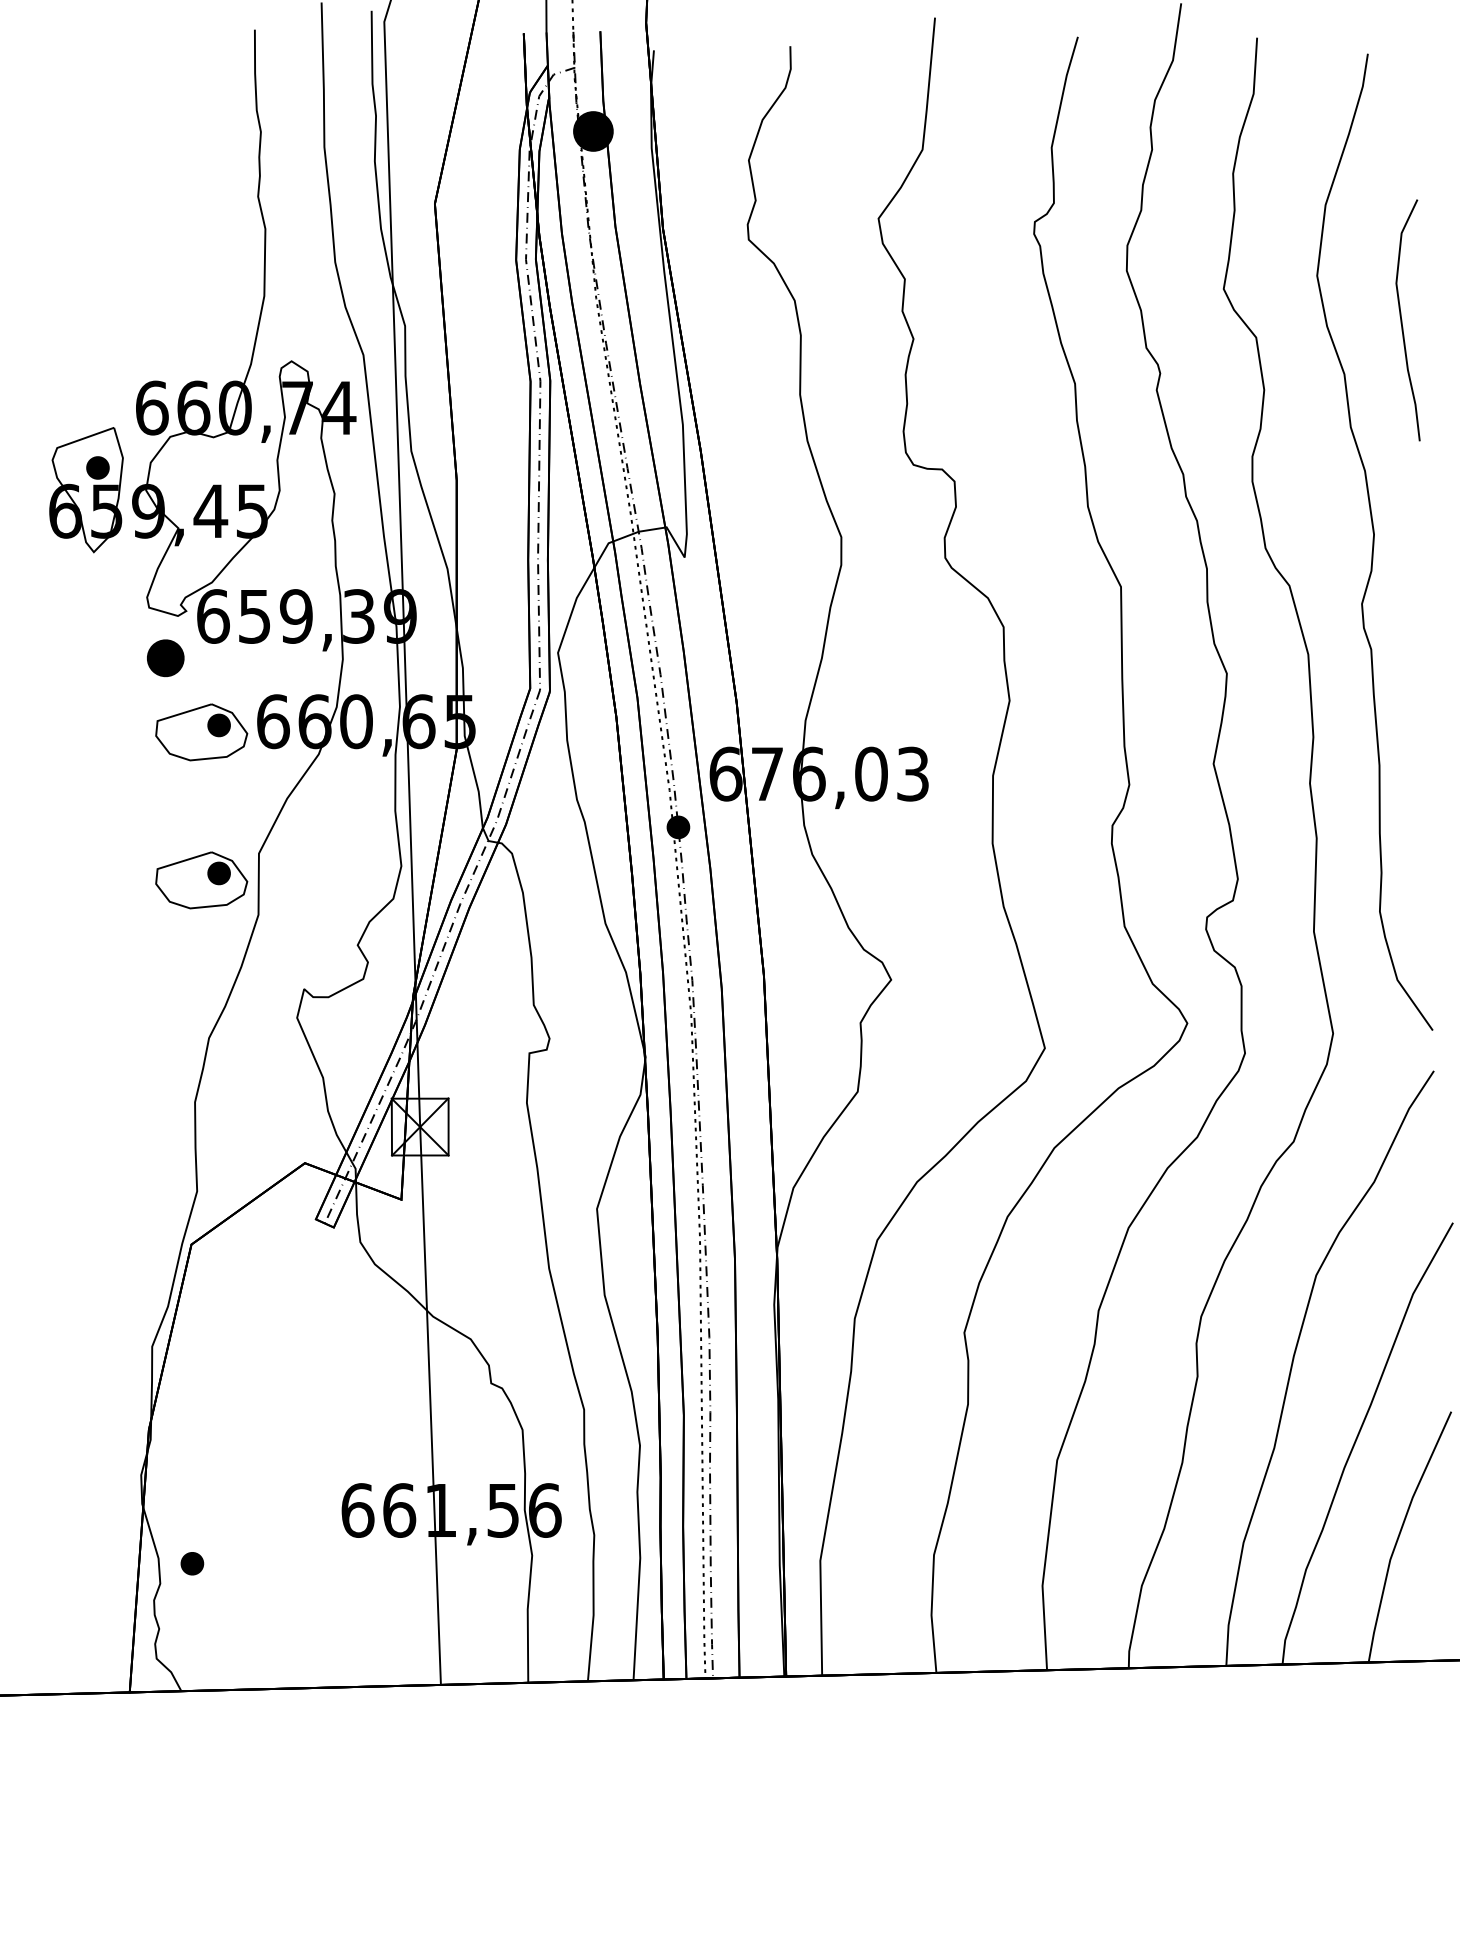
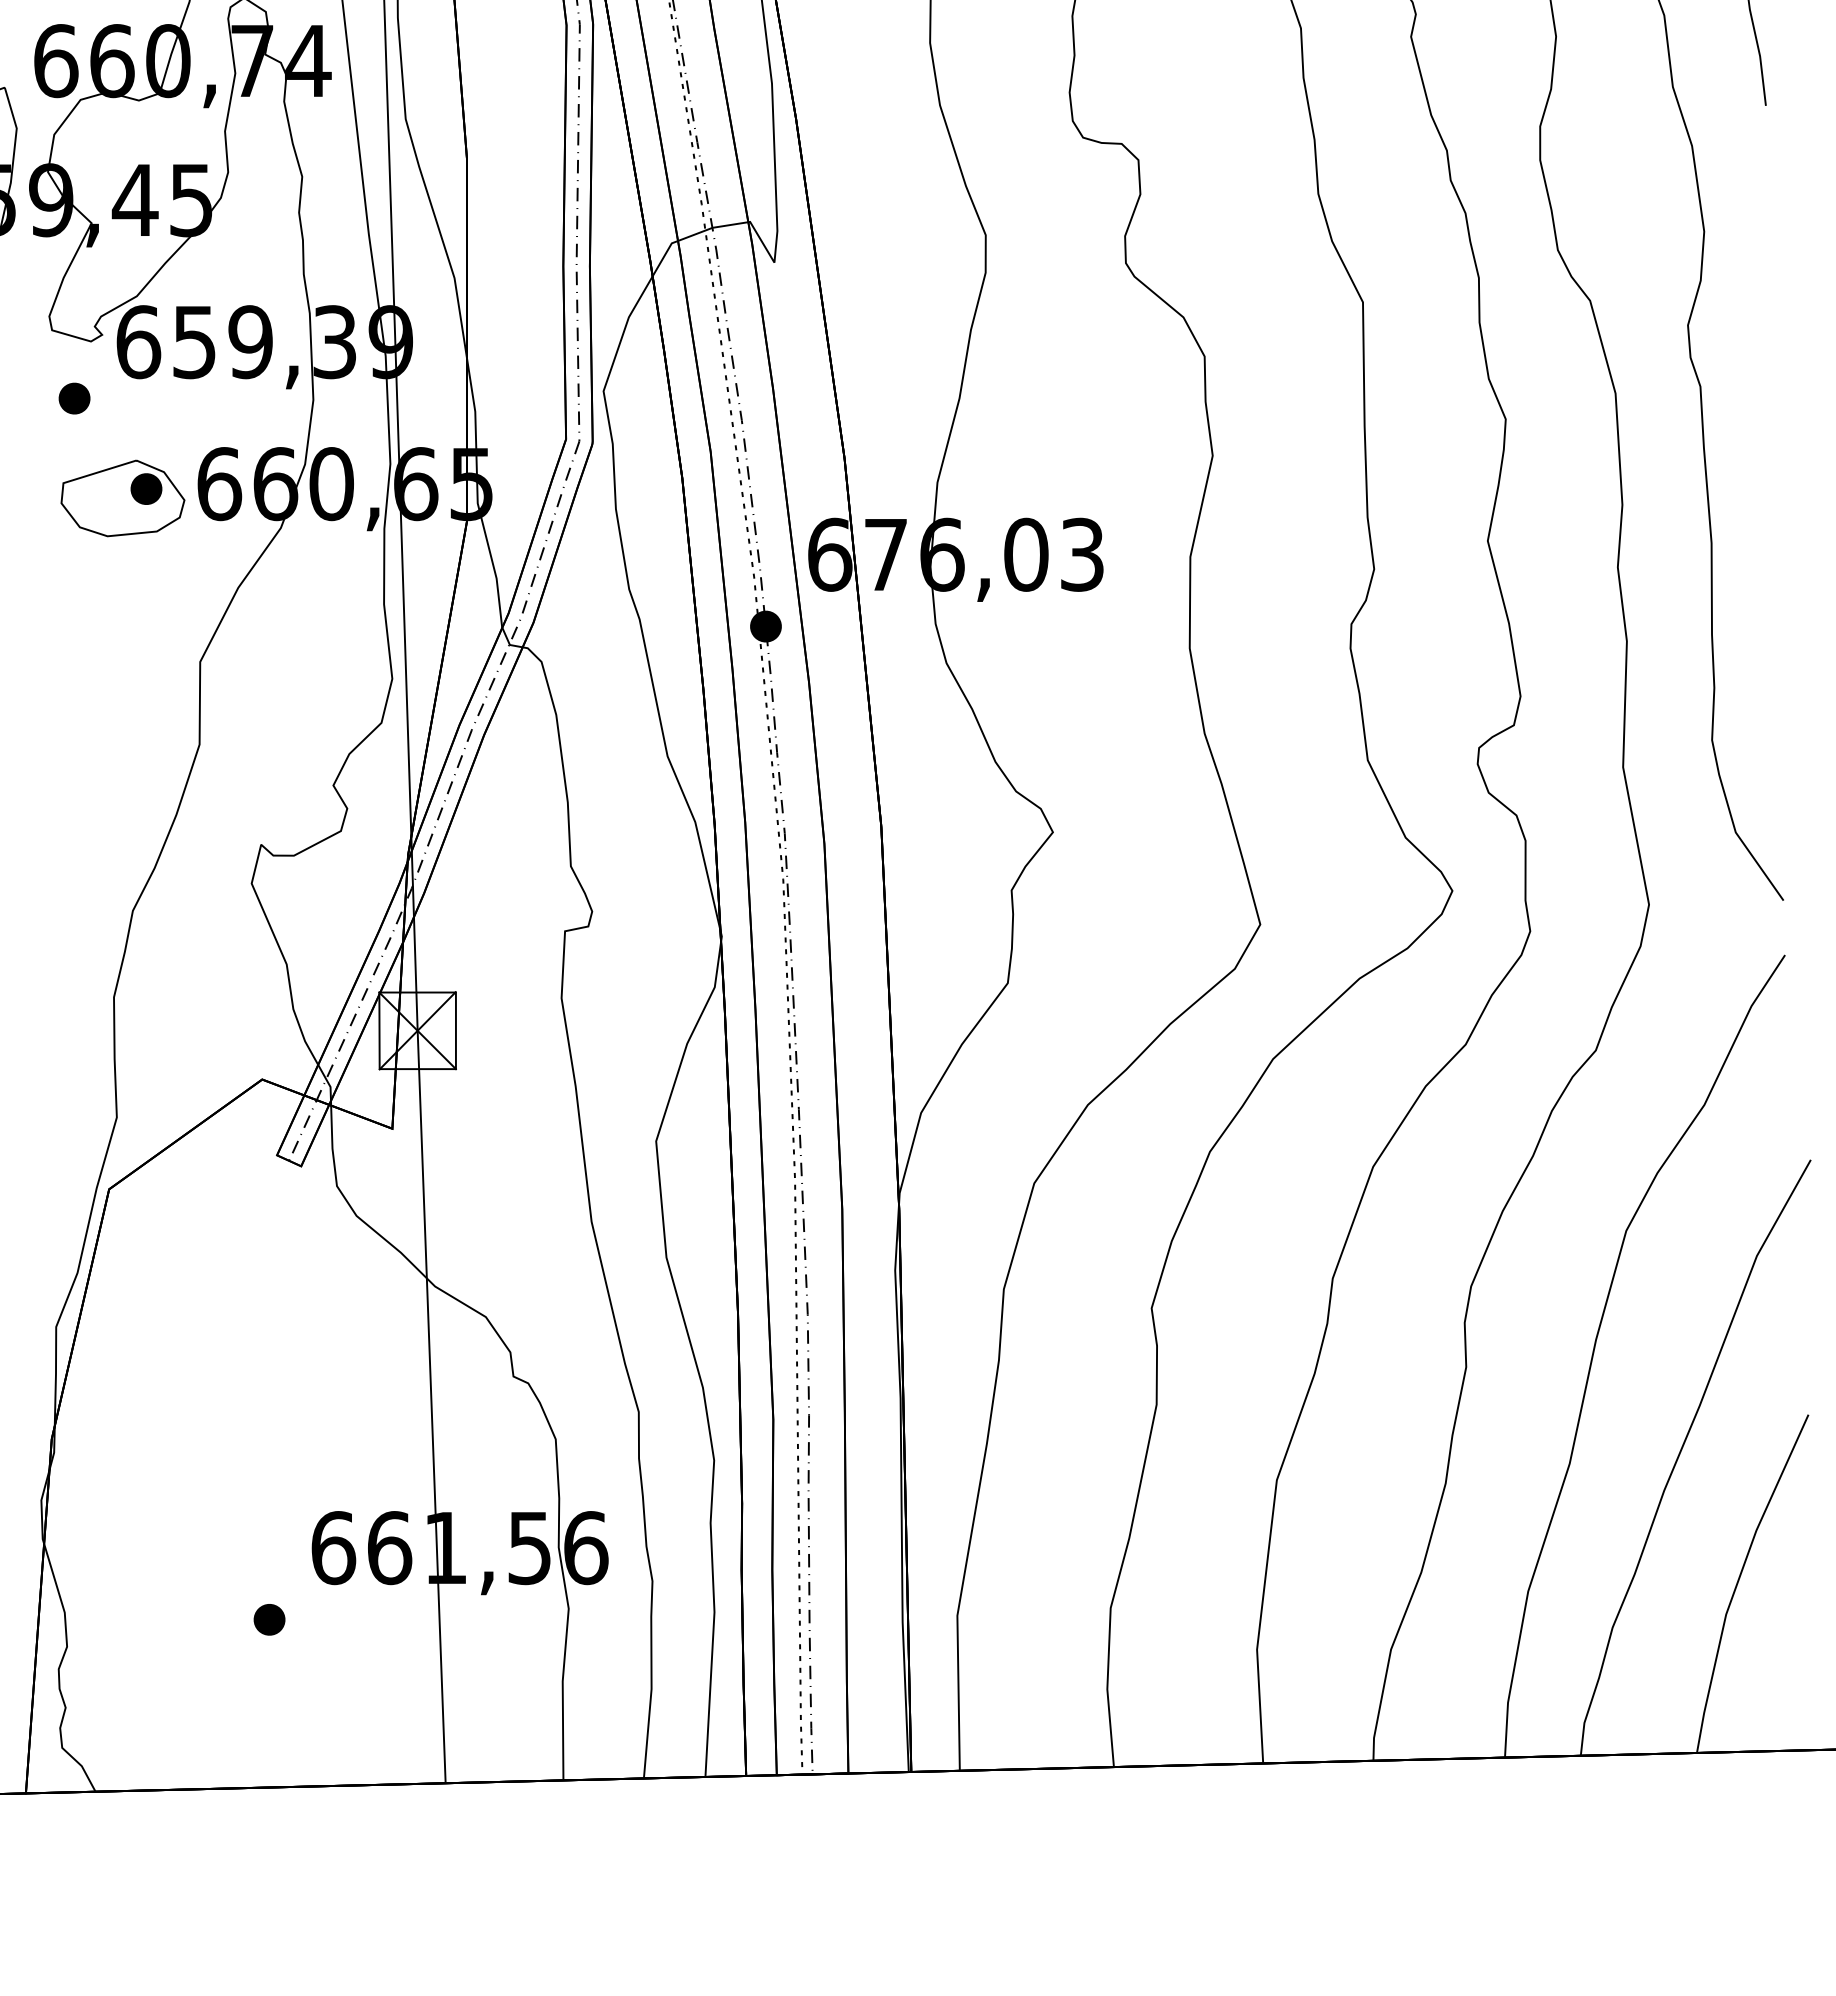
part: (165, 658) -> (74, 398), size x0.62
part: (201, 880) -> (122, 698), removed
part: (192, 1563) -> (269, 1619), moved

